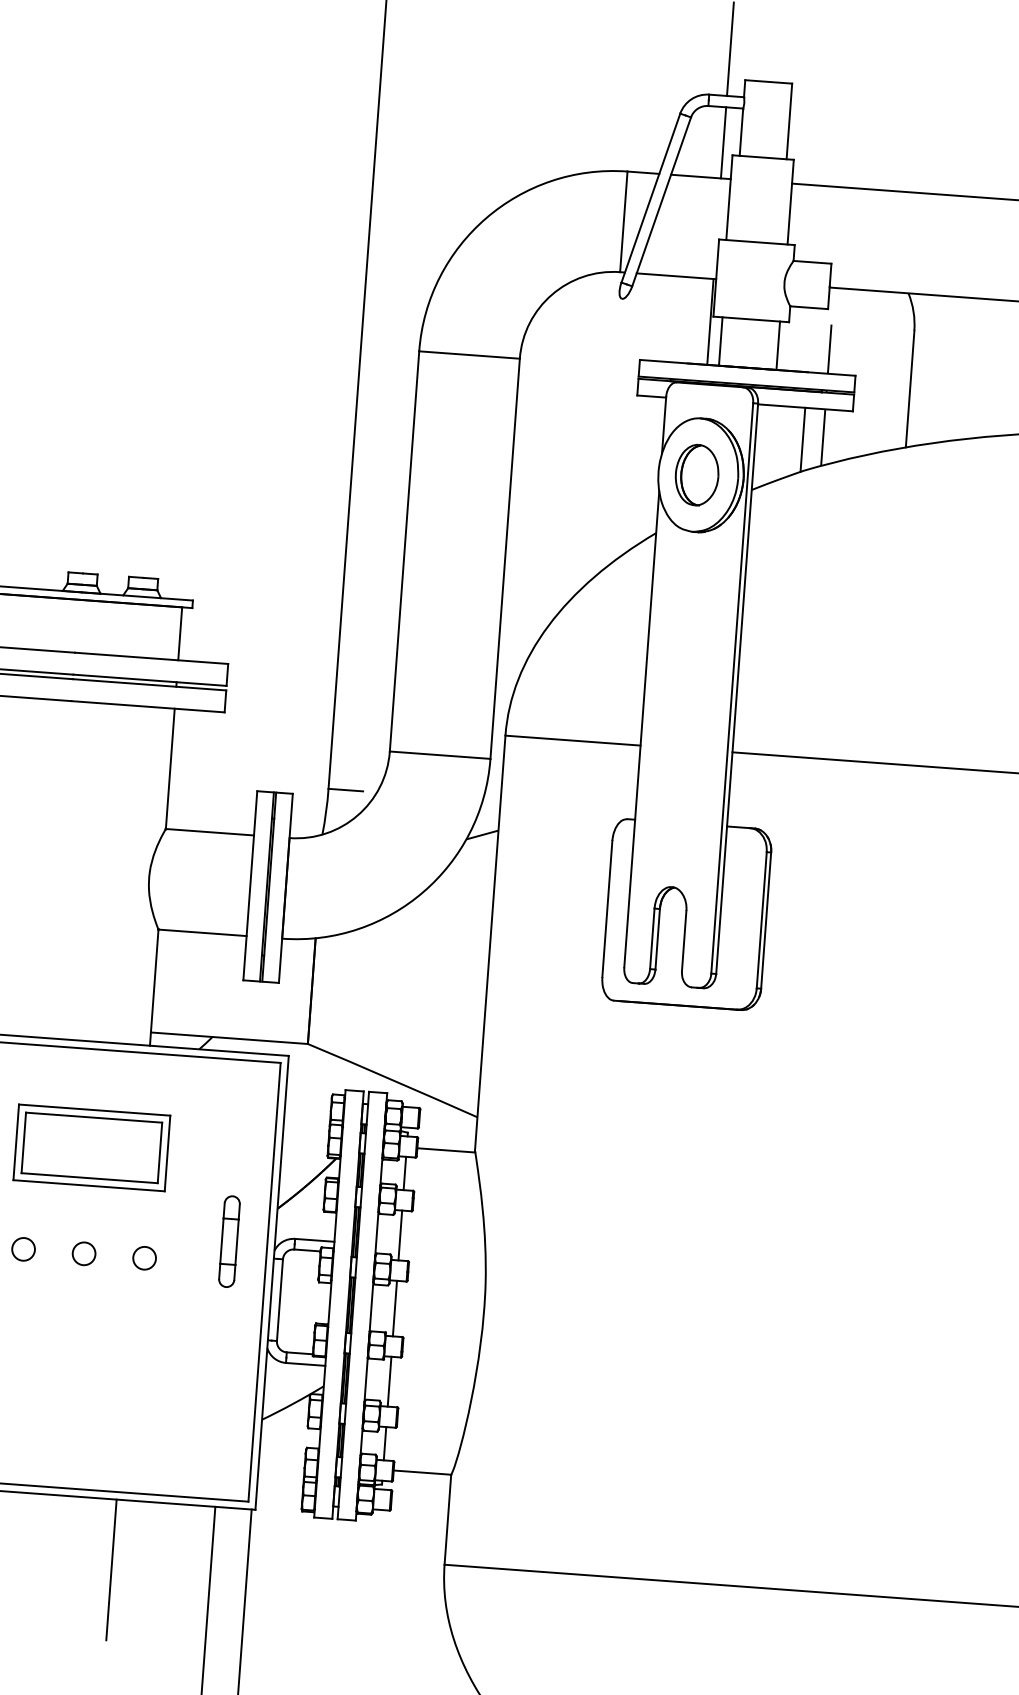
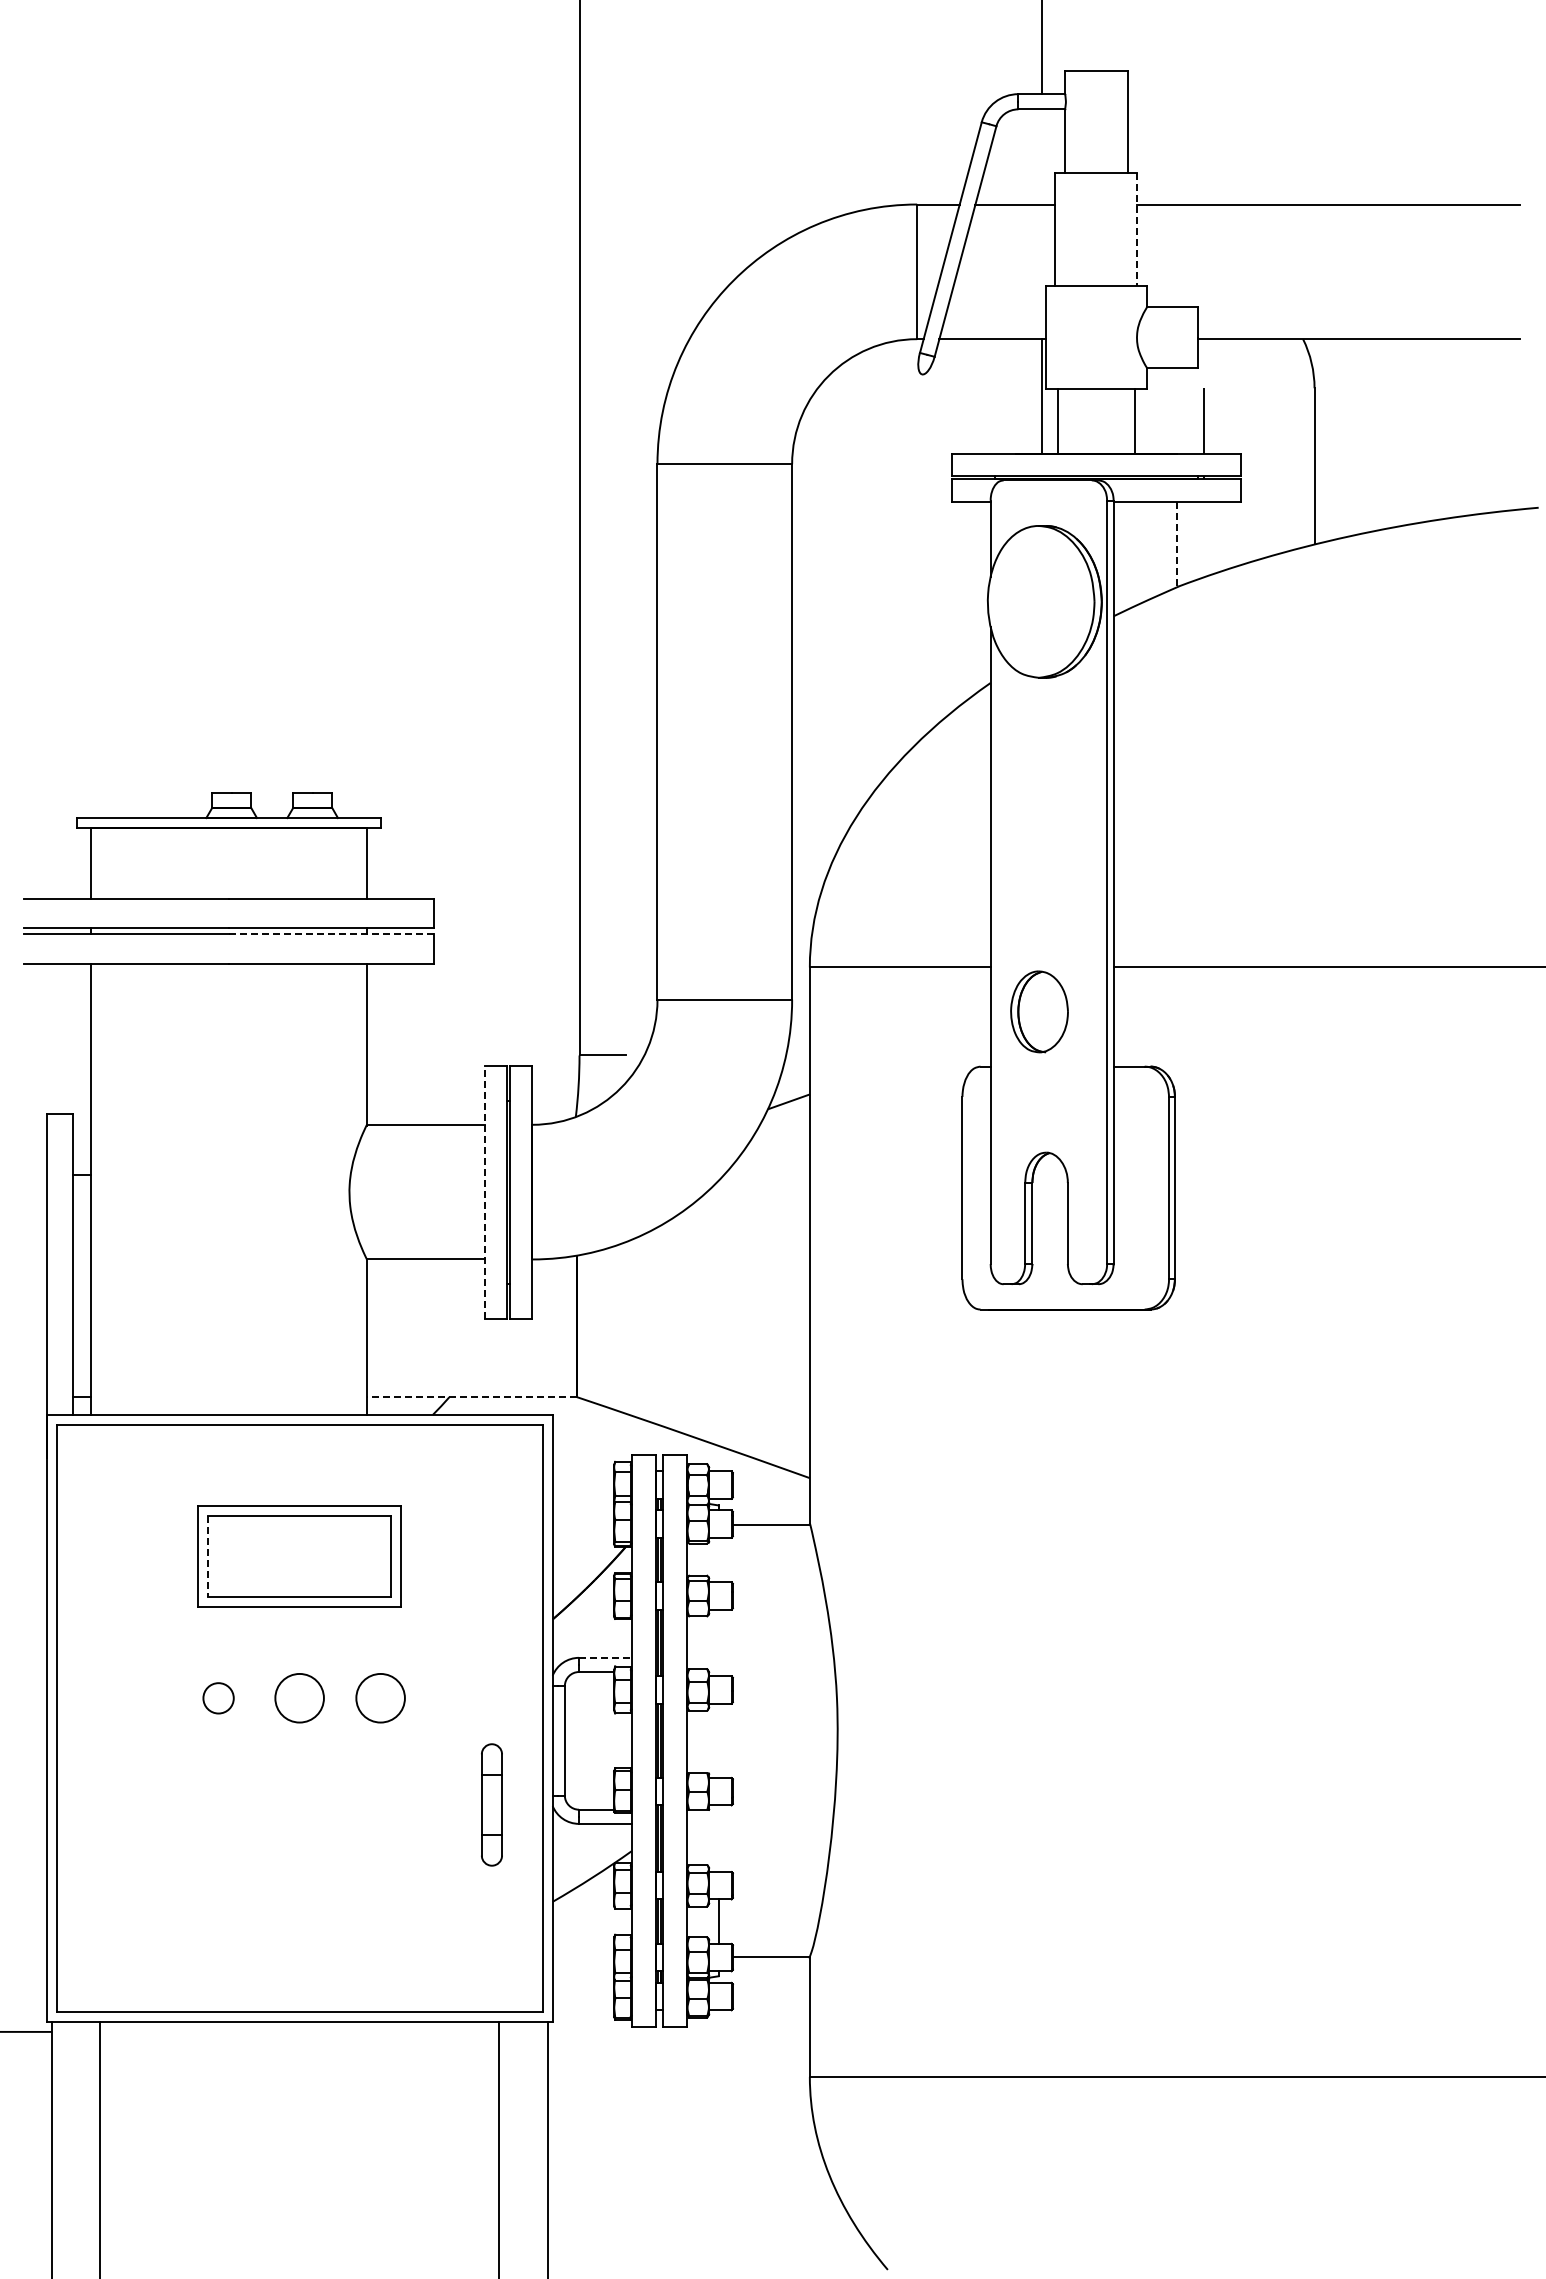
line: (723, 142) -> (1042, 156), removed
line: (790, 202) -> (1137, 229), solid -> dashed
line: (823, 437) -> (1203, 539), removed
line: (802, 439) -> (1176, 544), solid -> dashed
part: (697, 474) -> (1039, 1011), moved
line: (149, 684) -> (331, 934), solid -> dashed
line: (250, 886) -> (484, 1192), solid -> dashed
line: (229, 1038) -> (471, 1397), solid -> dashed
line: (23, 1143) -> (208, 1557), solid -> dashed
line: (404, 1173) -> (718, 1559), removed
line: (400, 1235) -> (718, 1642), removed
line: (314, 1240) -> (605, 1657), solid -> dashed
part: (229, 1241) -> (491, 1804), moved
part: (84, 1253) -> (299, 1698), size x1.6
part: (144, 1258) -> (380, 1698), size x1.6
line: (394, 1308) -> (718, 1740), removed
line: (389, 1381) -> (718, 1838), removed
line: (111, 1569) -> (366, 2116), removed

